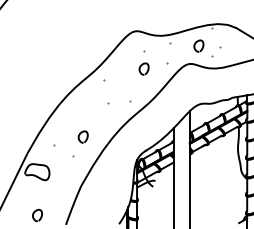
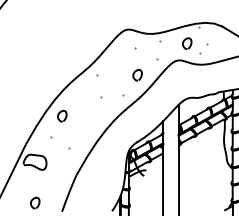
curve: (146, 71) -> (139, 77), moved
curve: (85, 139) -> (64, 118), moved

